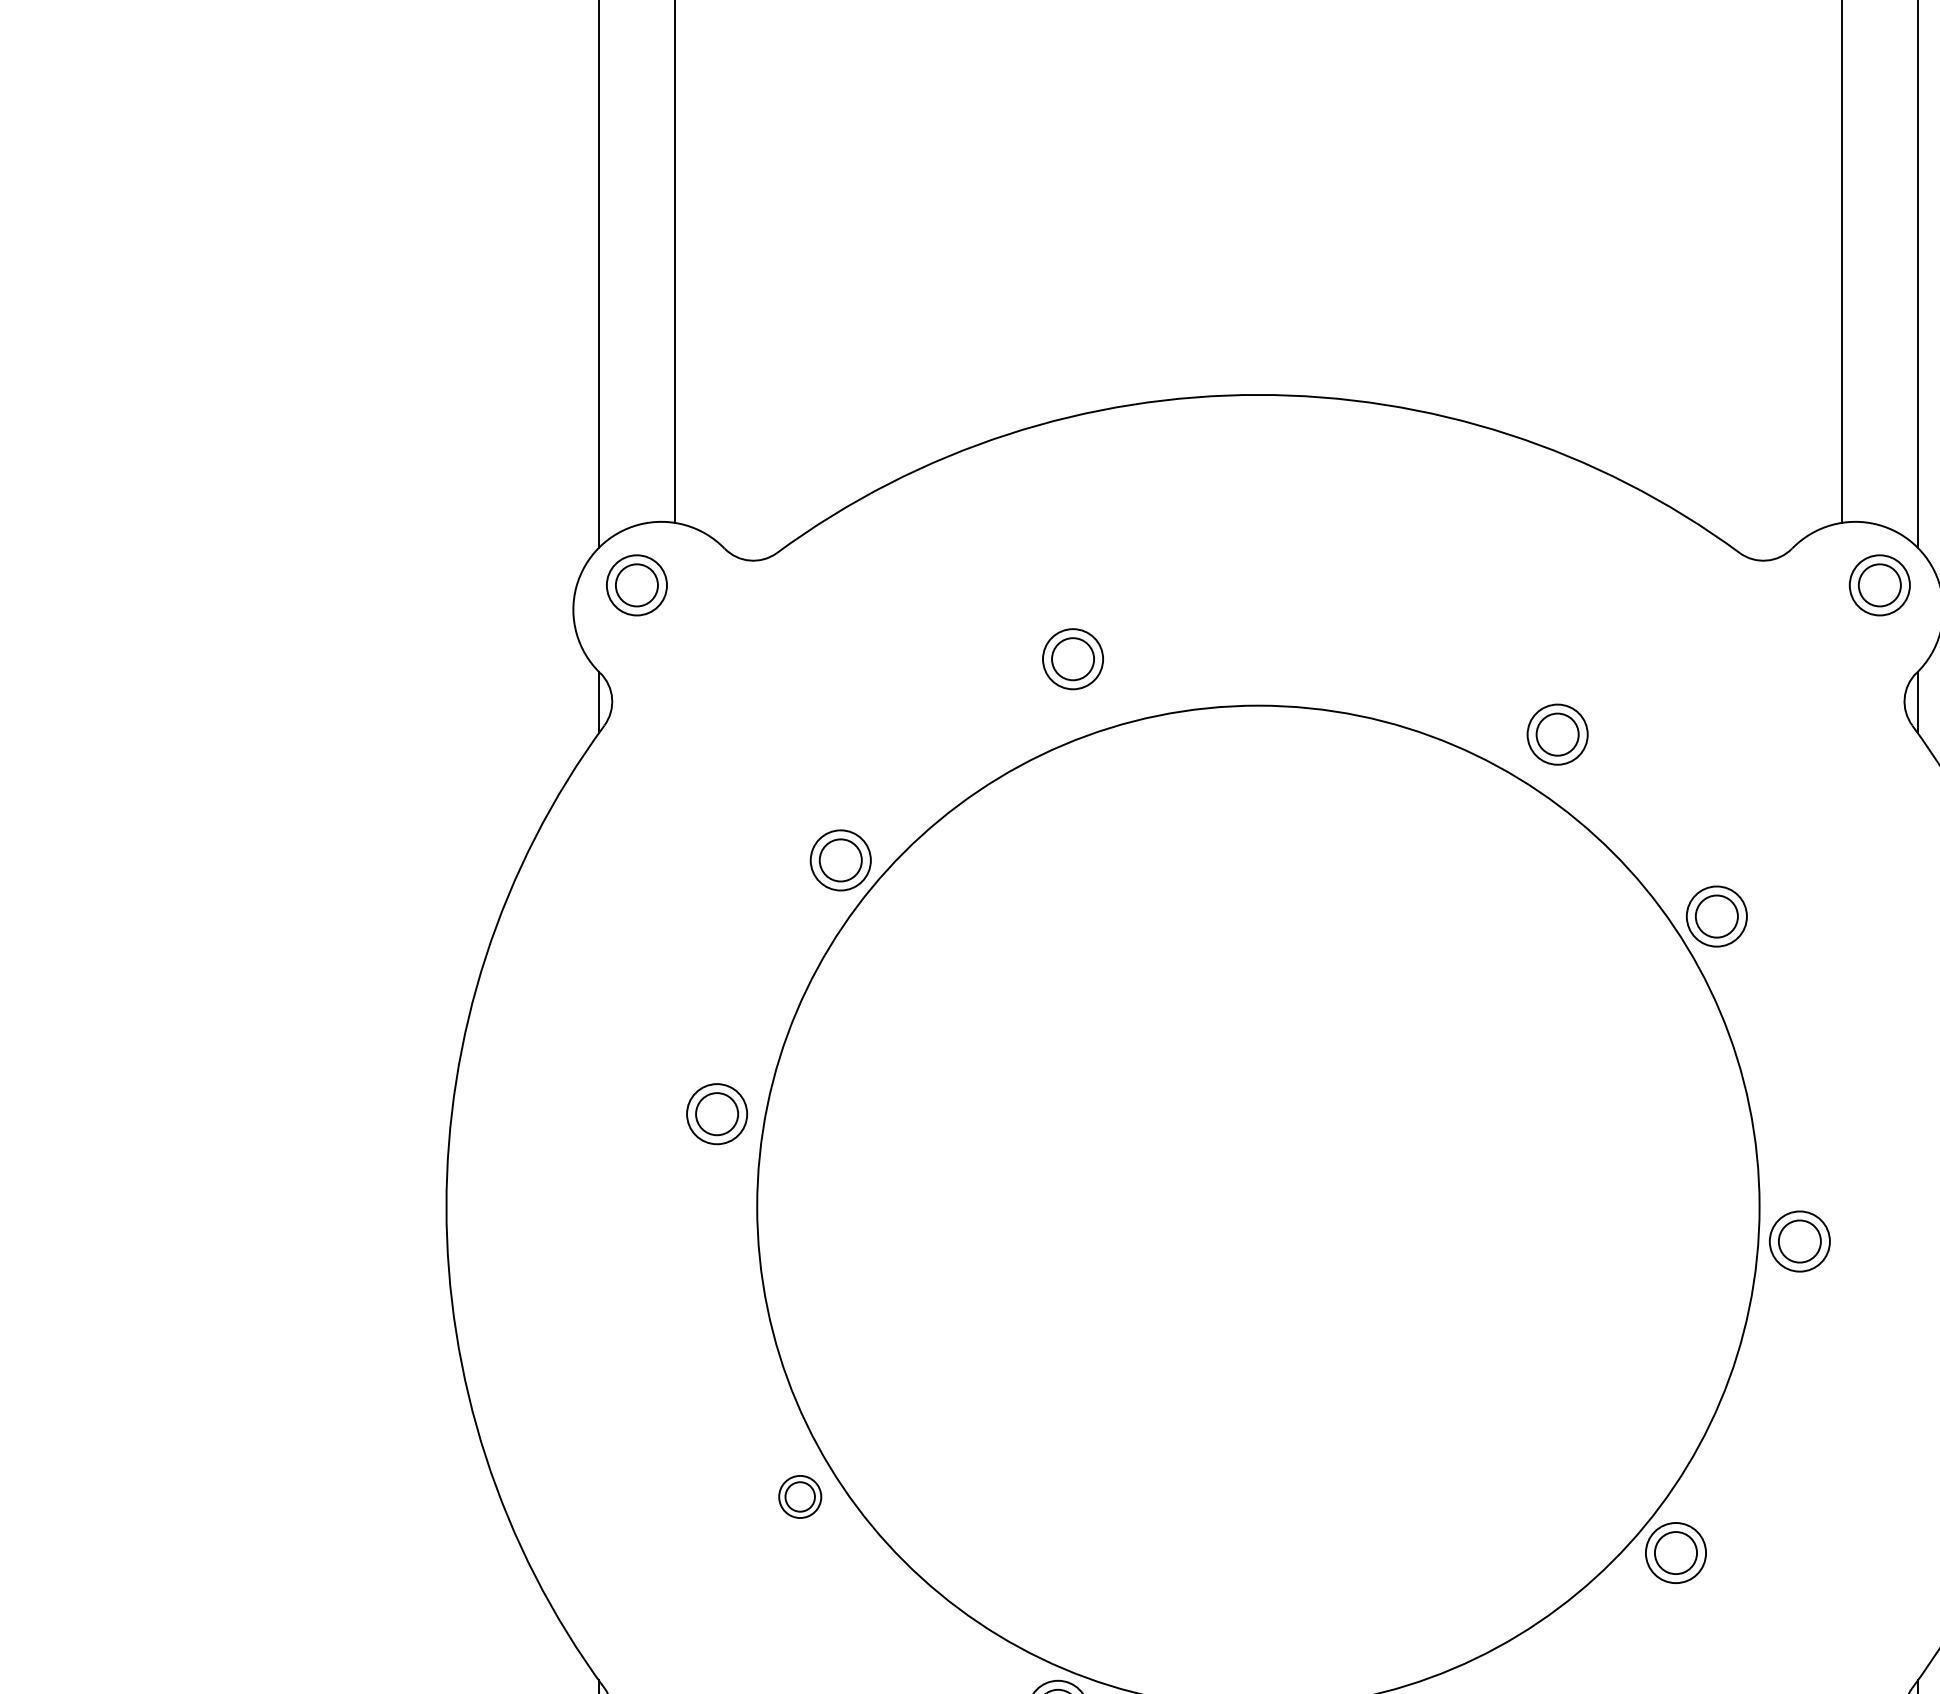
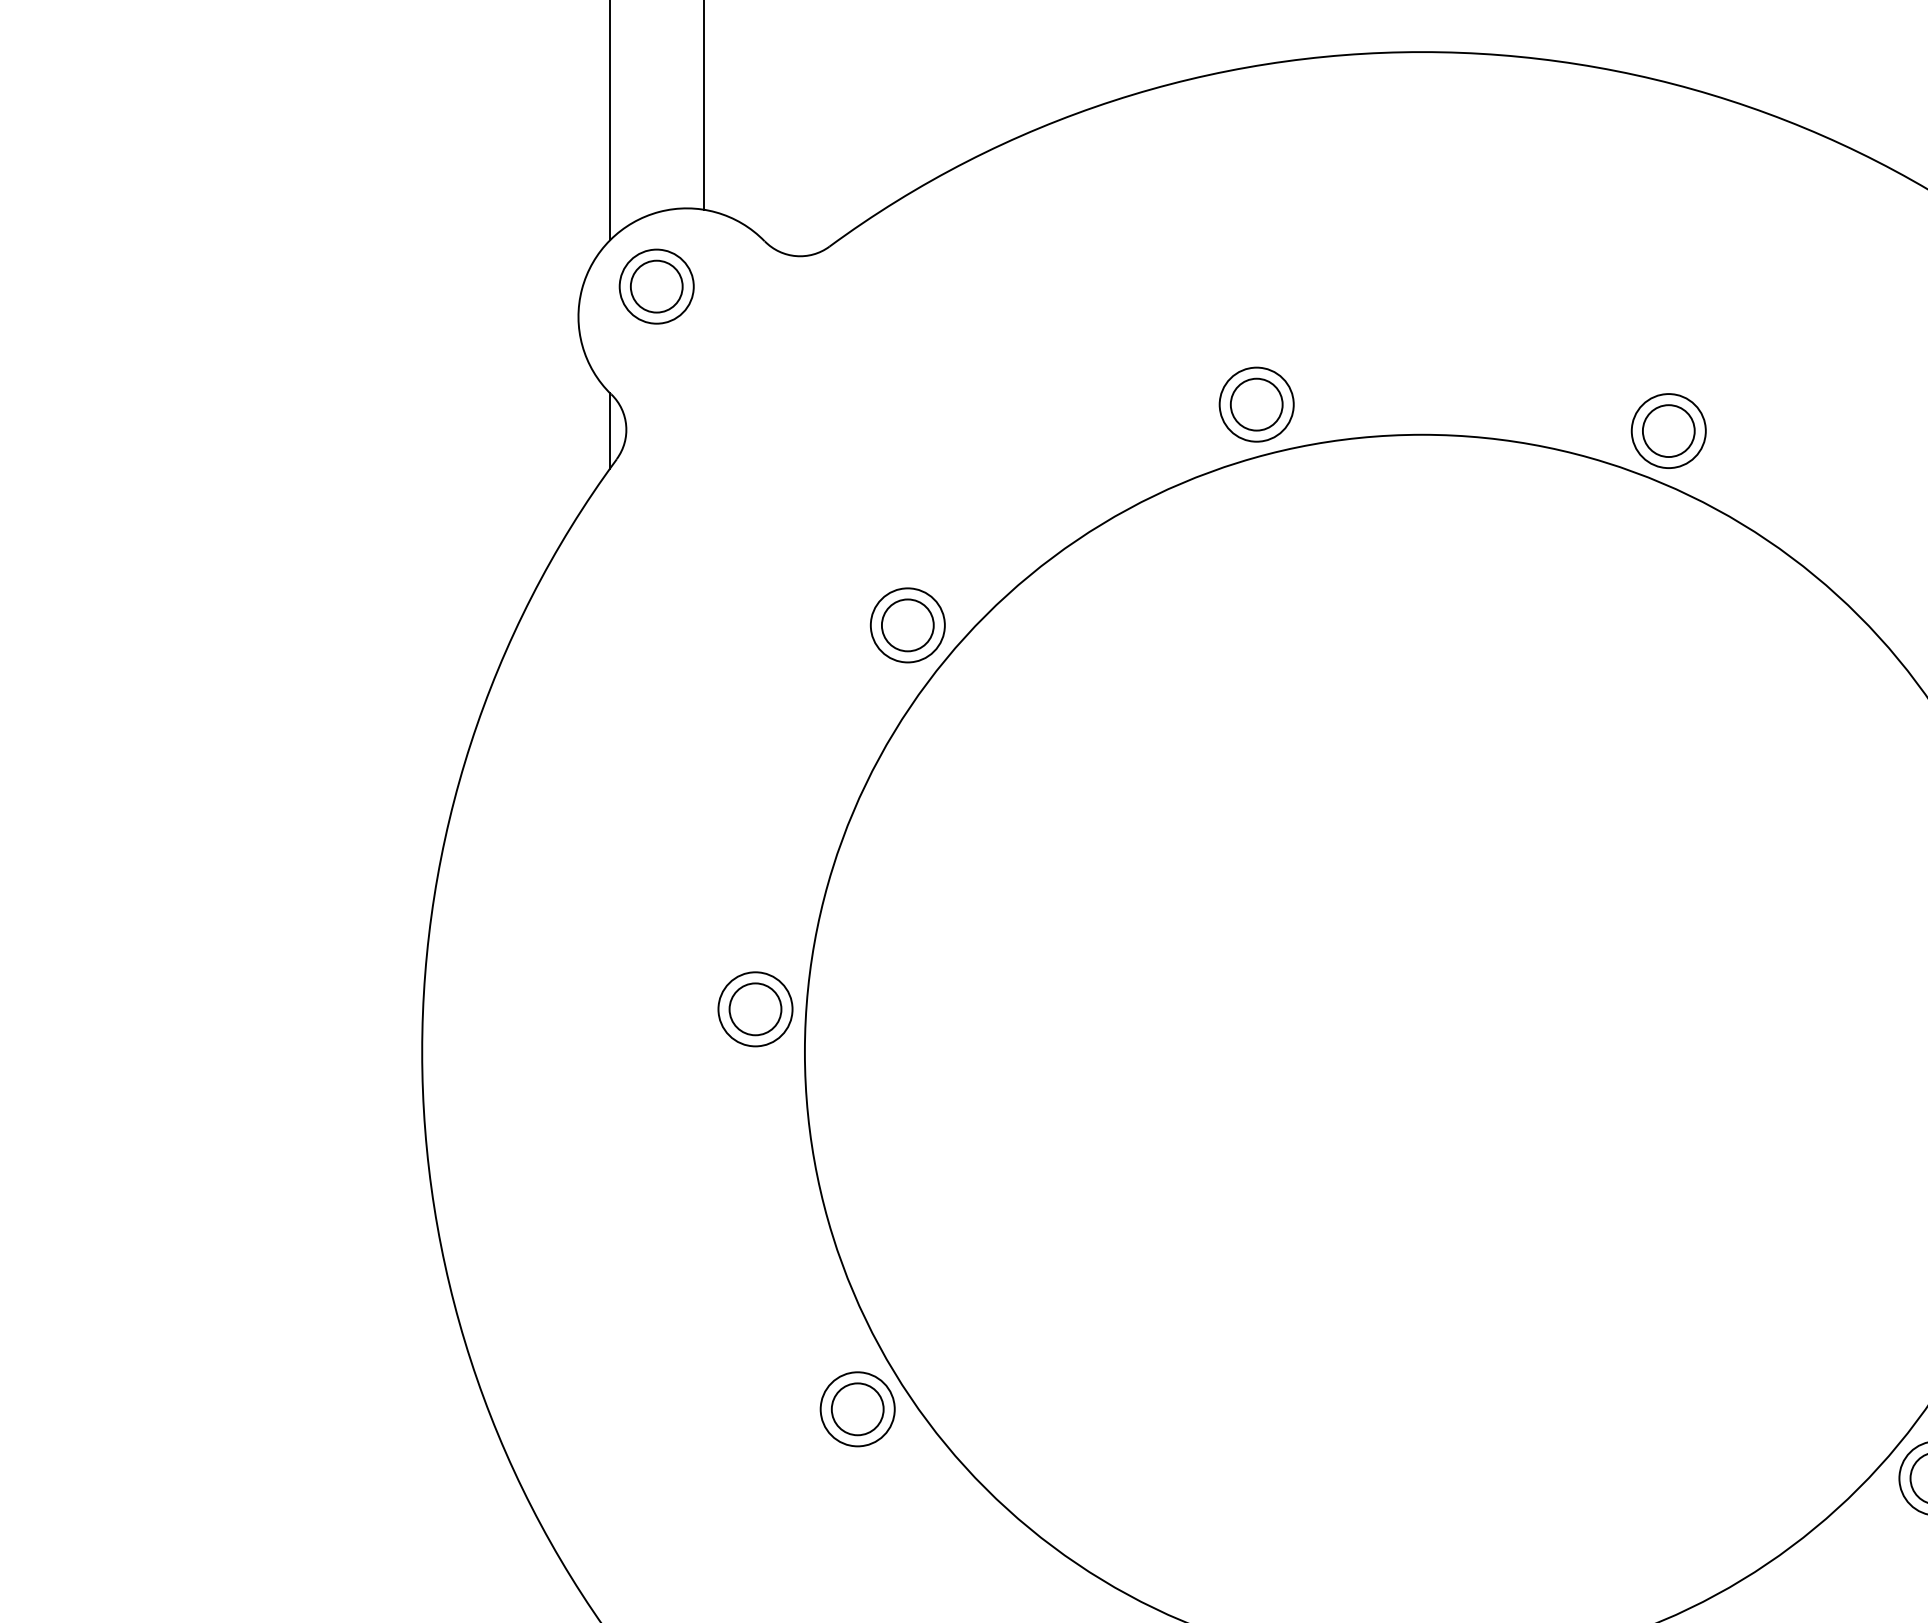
part: (1072, 659) -> (1256, 405), moved
part: (1557, 734) -> (1668, 430), moved
part: (717, 1114) -> (755, 1009), moved
part: (800, 1496) -> (858, 1408), size x1.43

